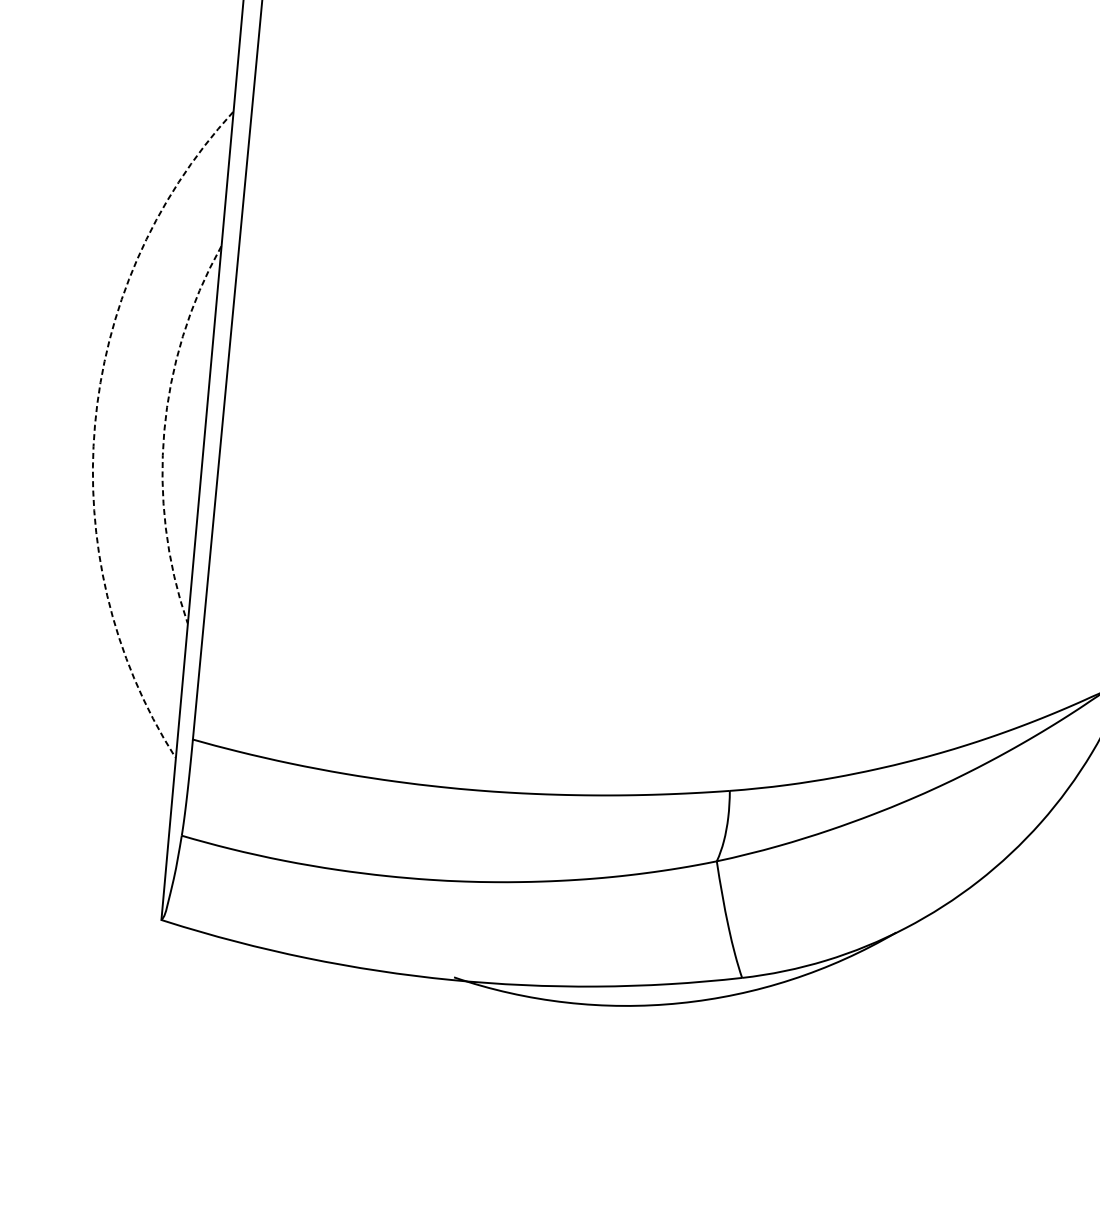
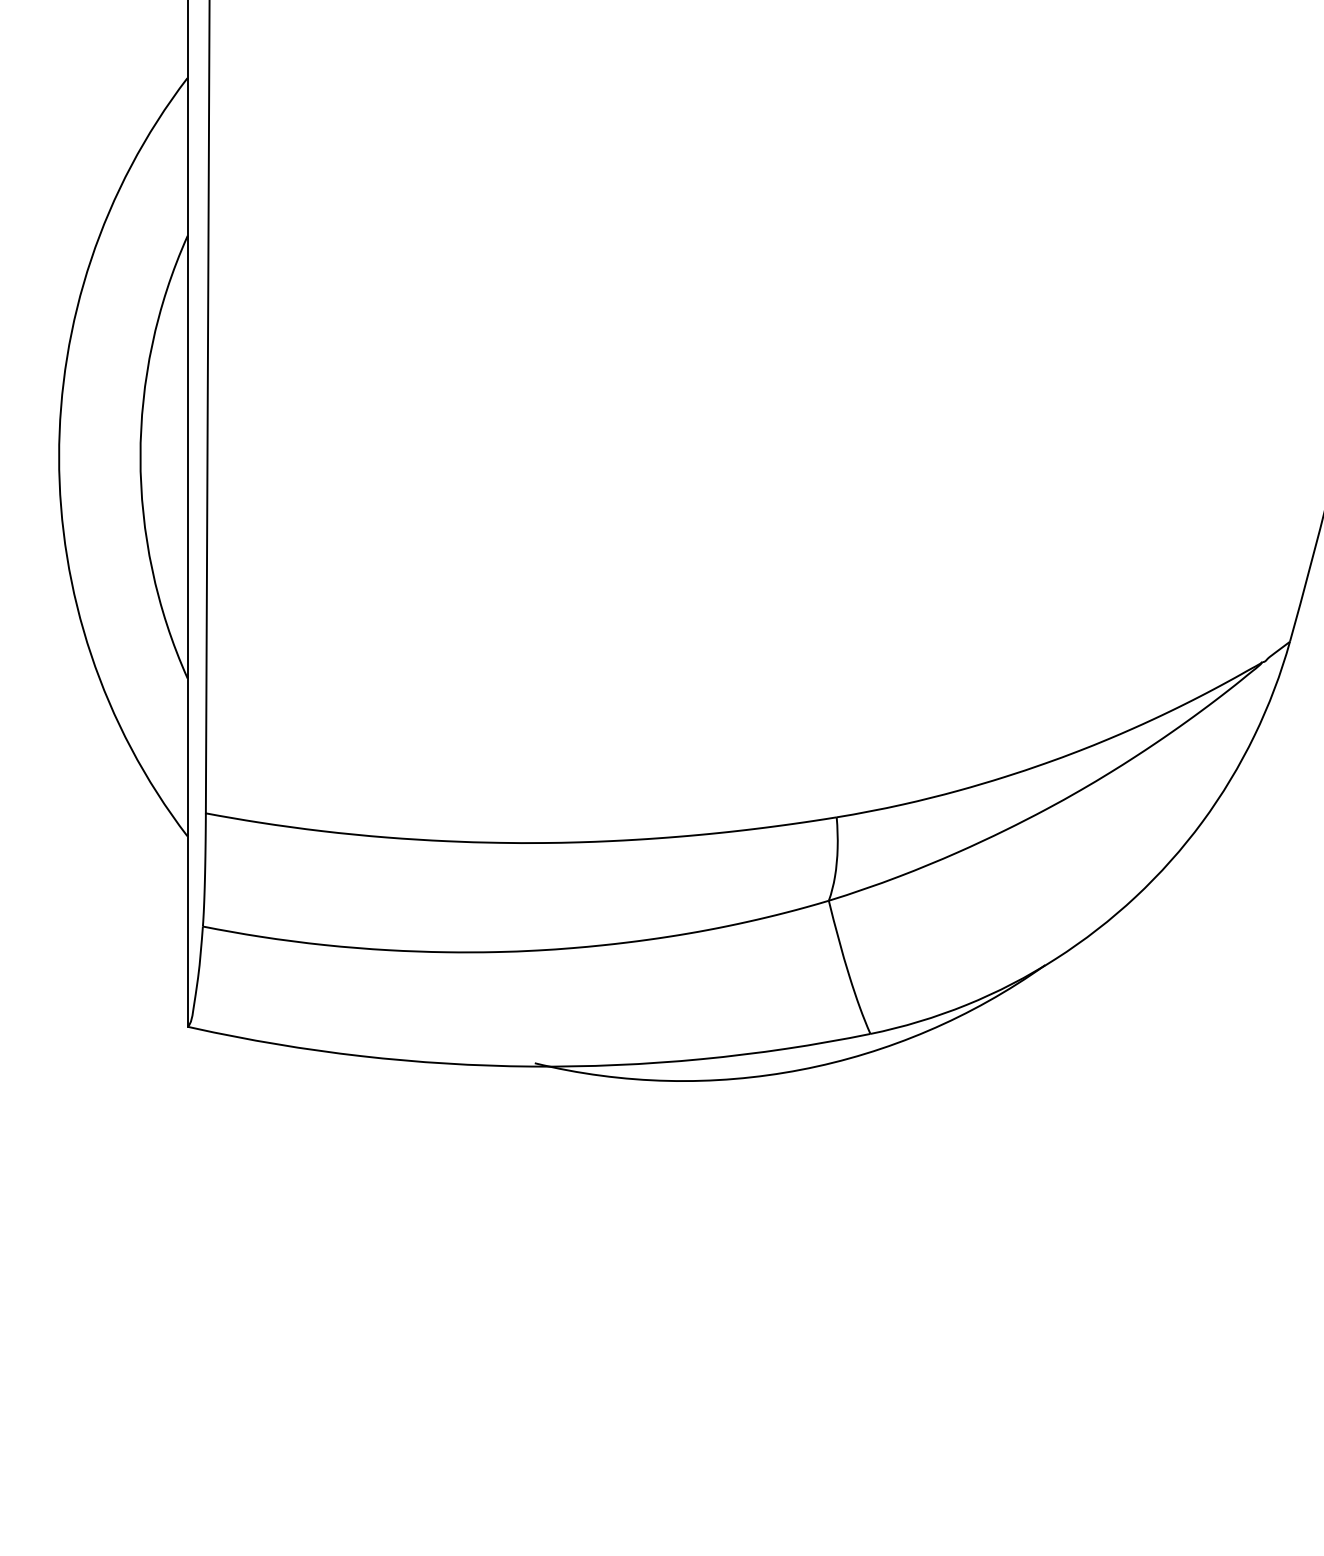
arc: (95, 425) -> (59, 457), dashed -> solid
arc: (164, 431) -> (140, 457), dashed -> solid

